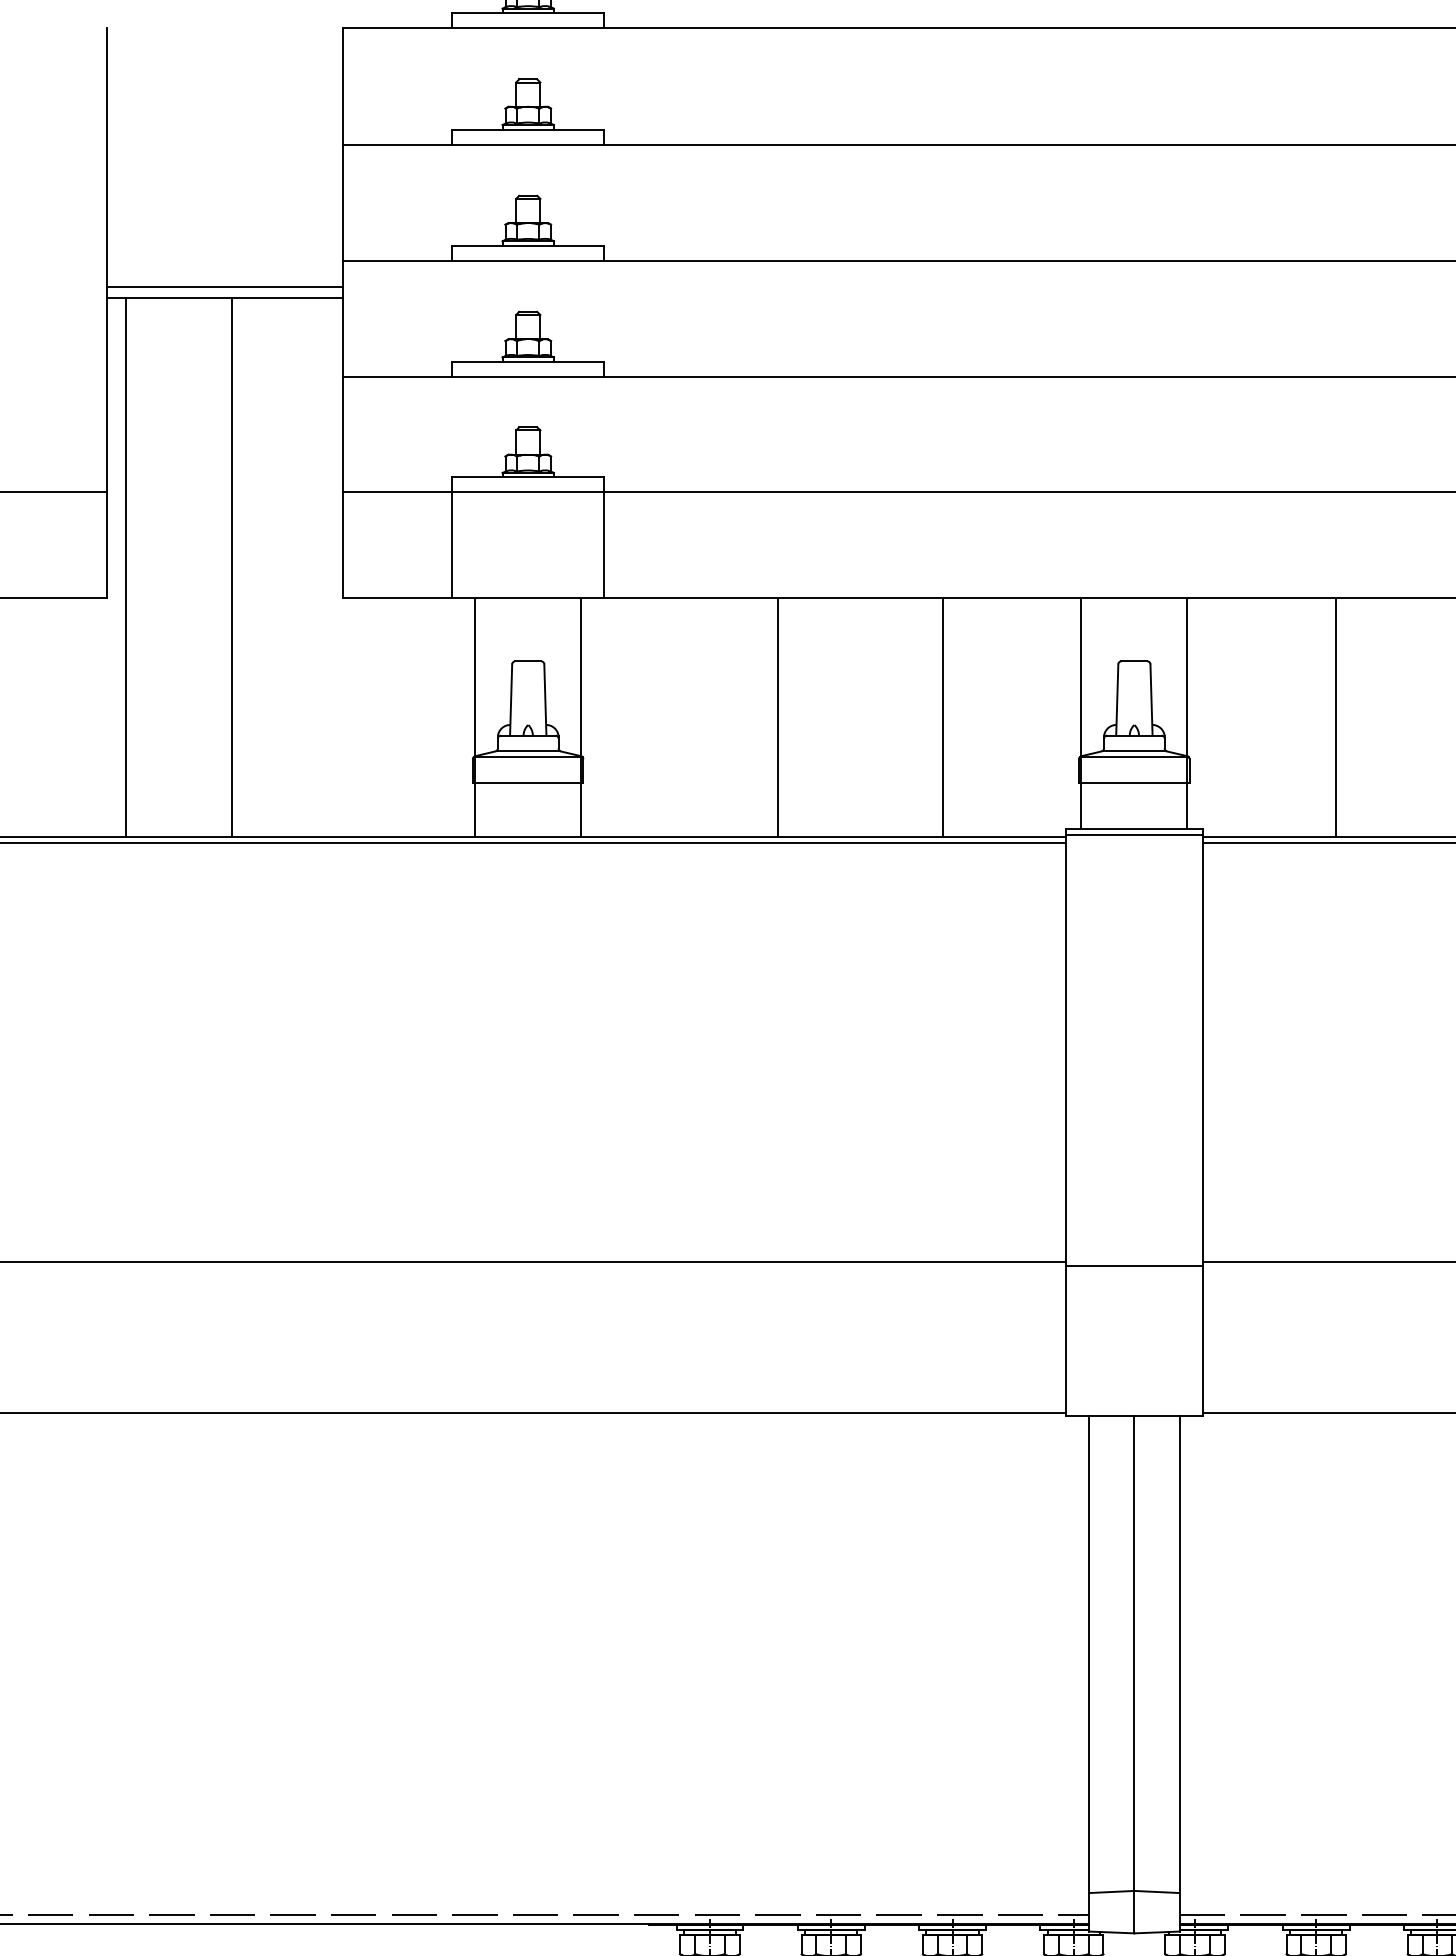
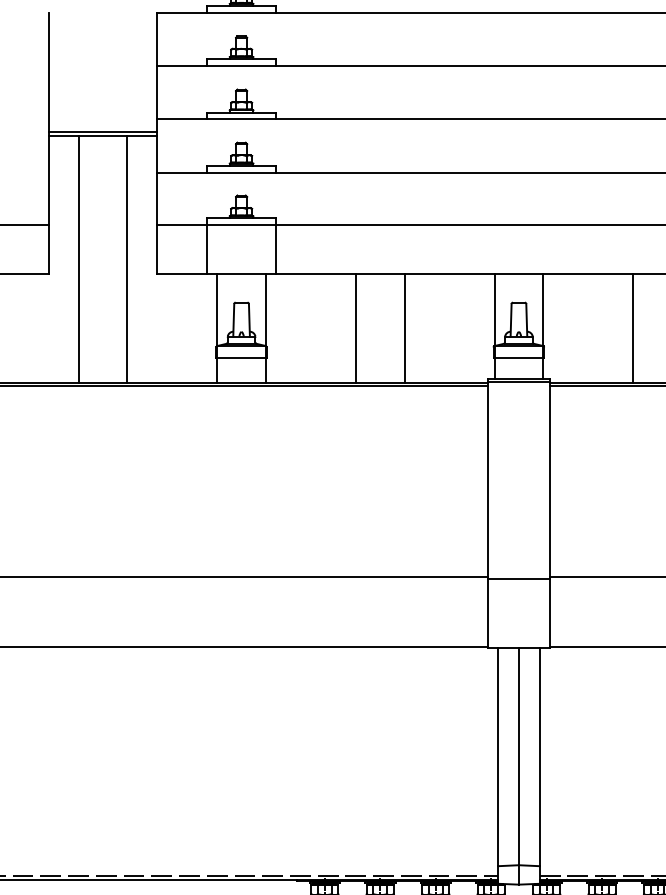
line: (125, 567) -> (78, 259), moved
line: (232, 567) -> (127, 259), moved
line: (943, 717) -> (404, 328), moved
line: (1336, 717) -> (633, 328), moved

